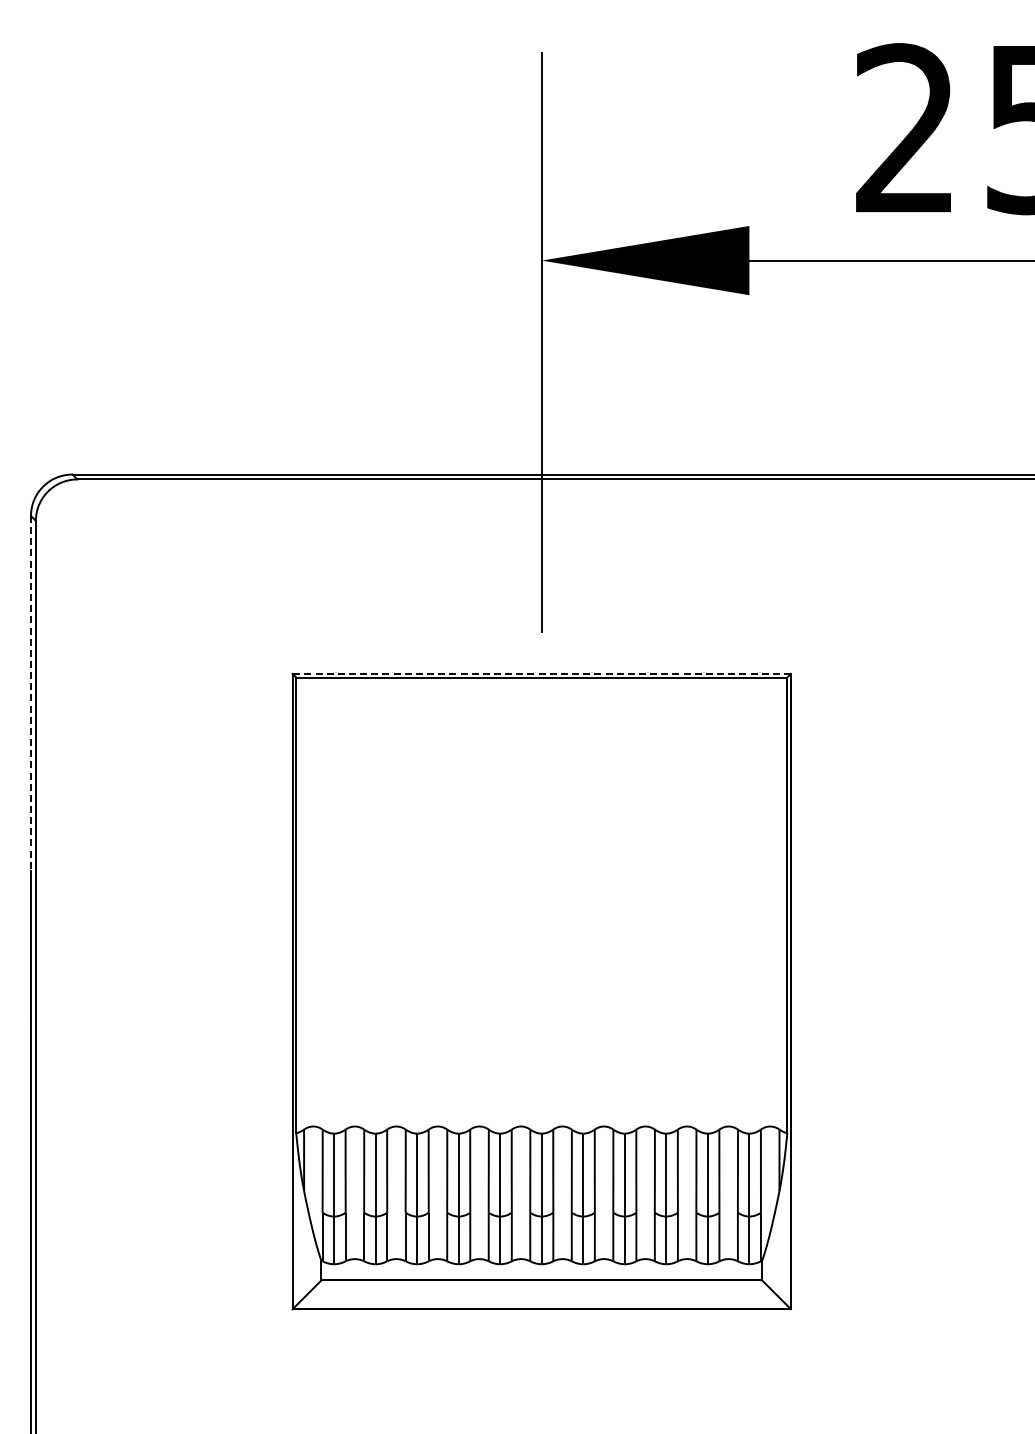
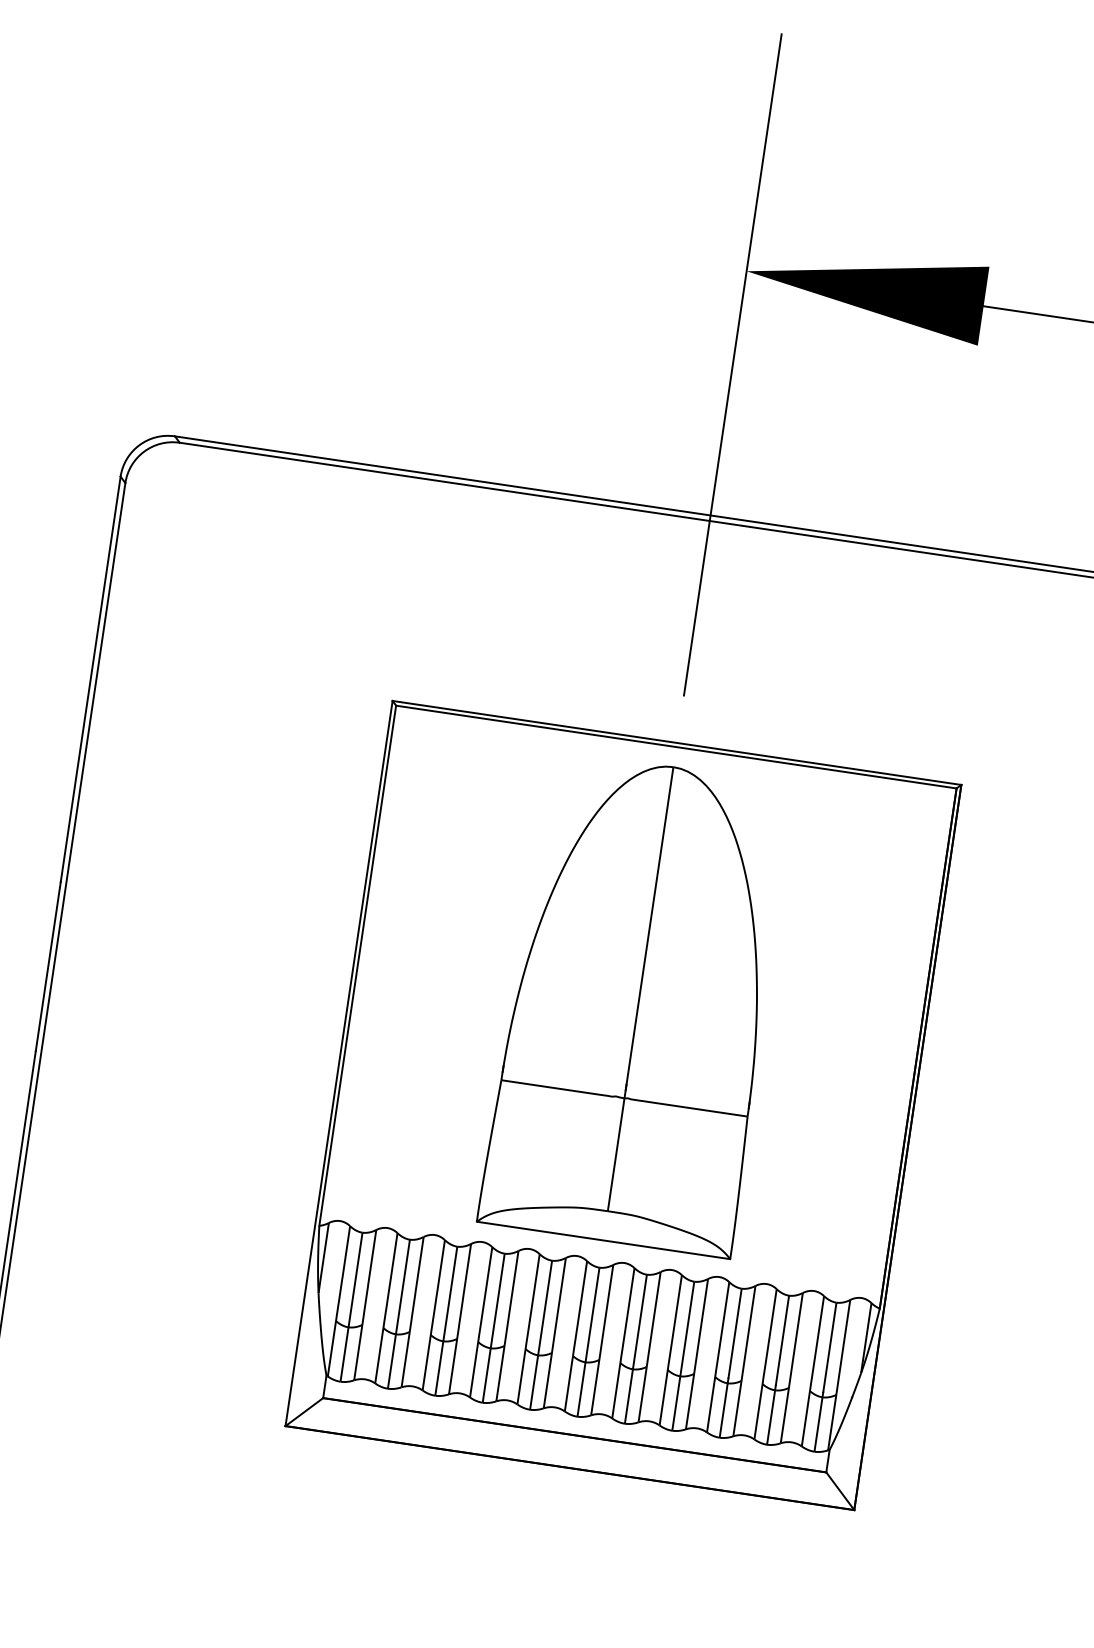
line: (541, 673) -> (676, 742), dashed -> solid
line: (31, 693) -> (91, 679), dashed -> solid
part: (541, 902) -> (638, 1003), added

